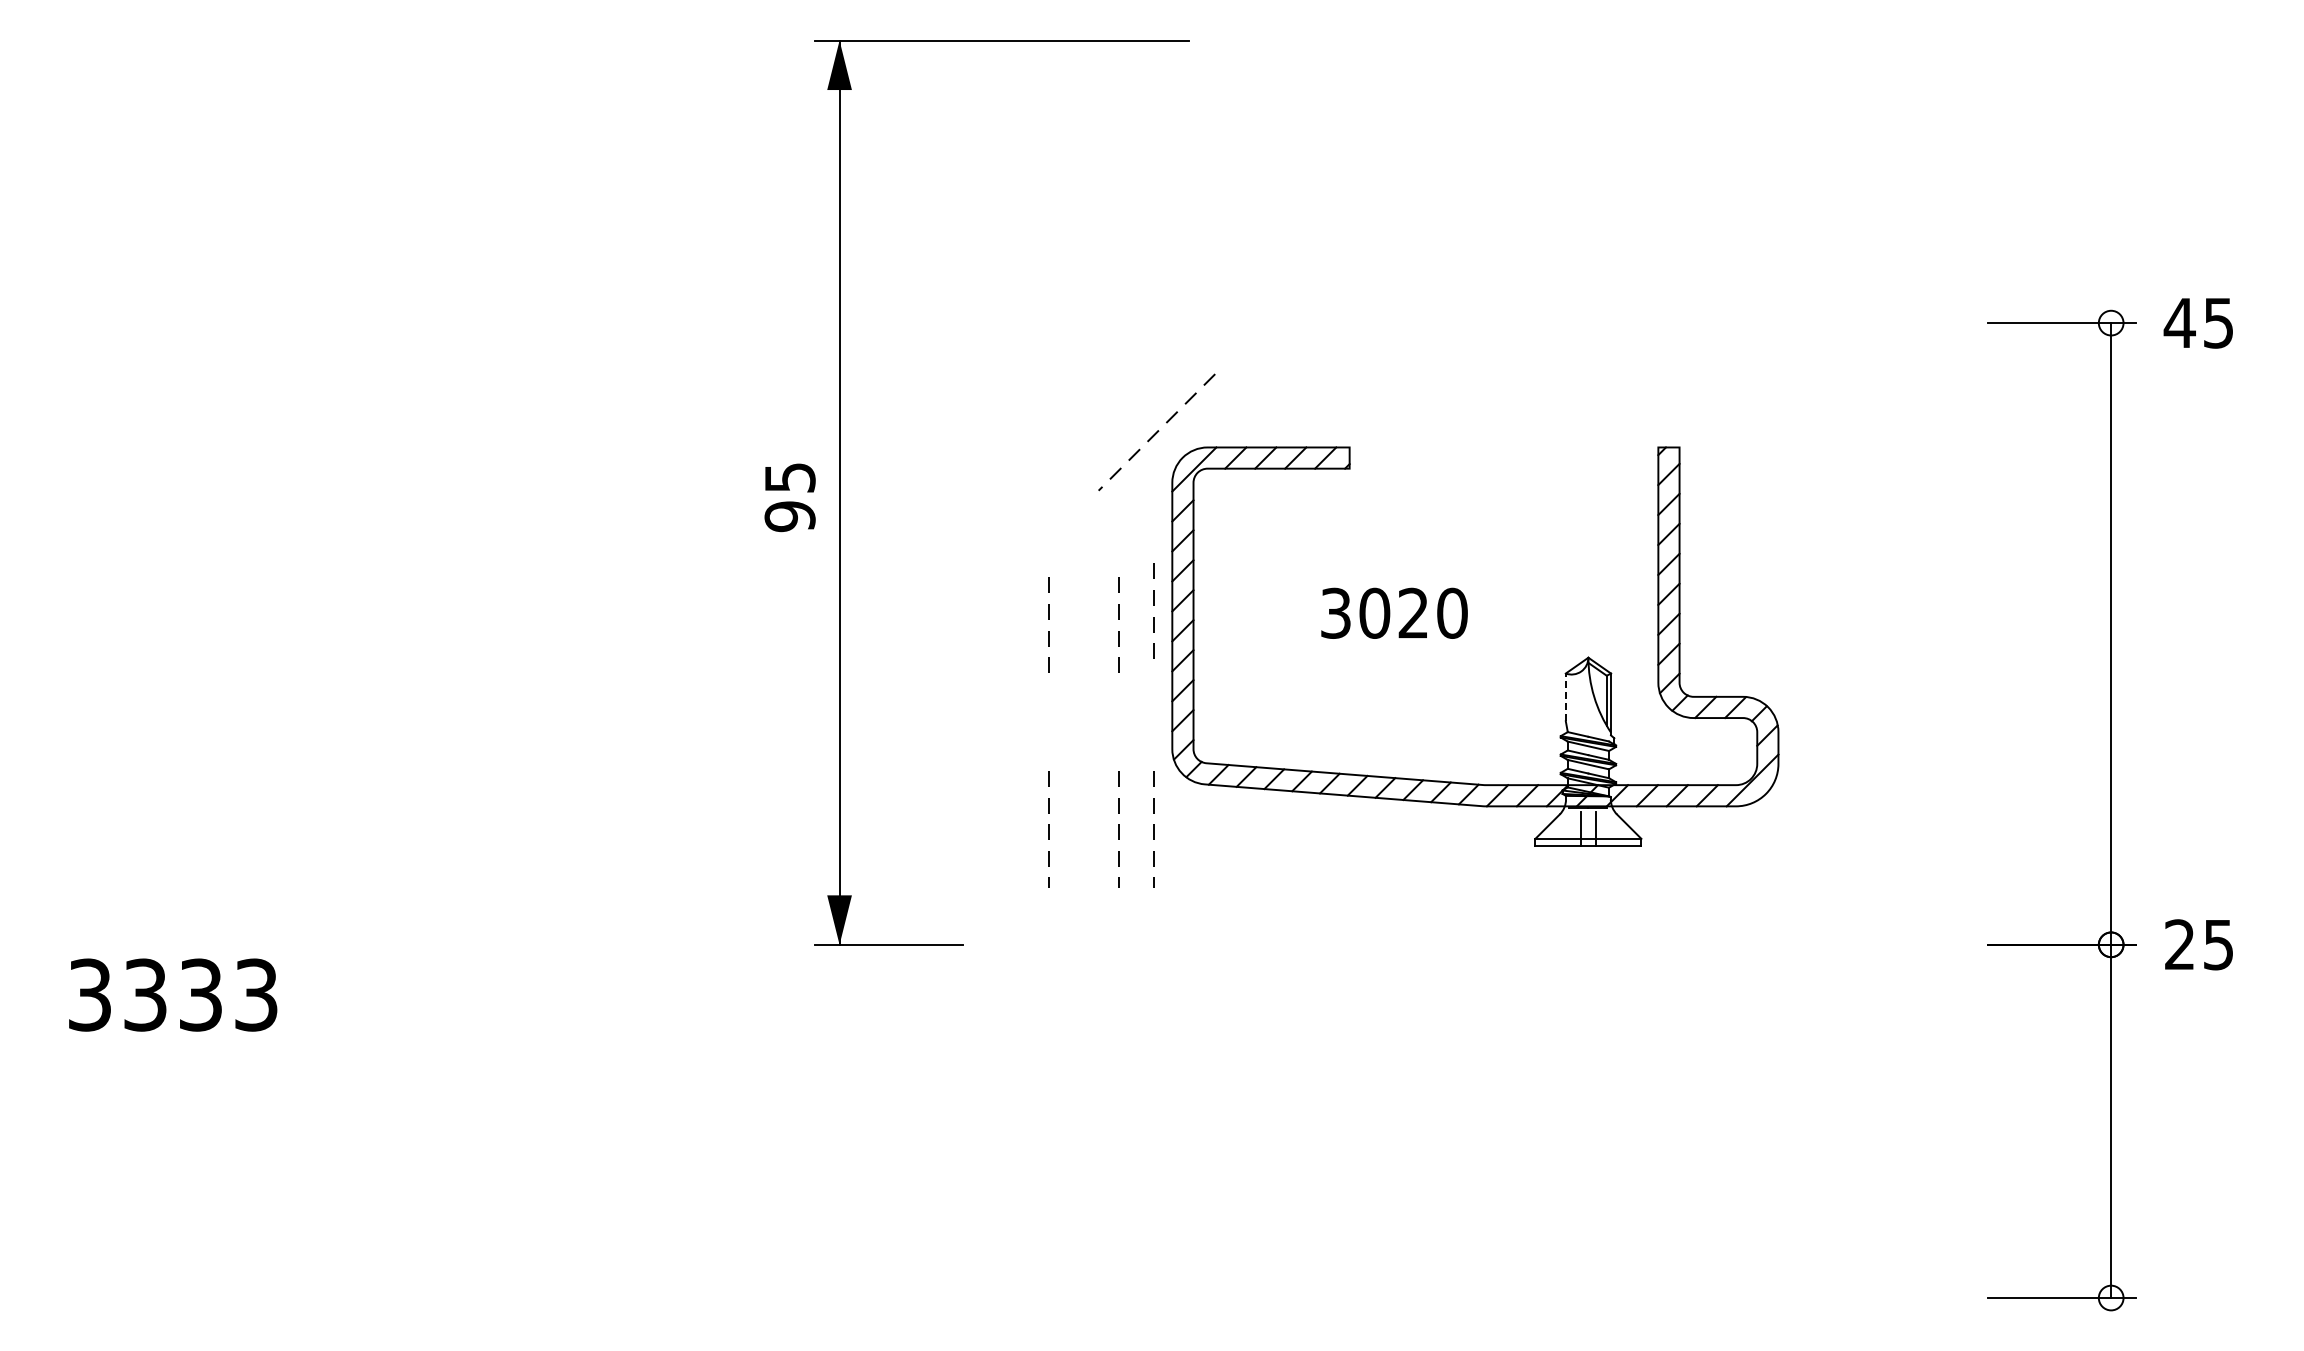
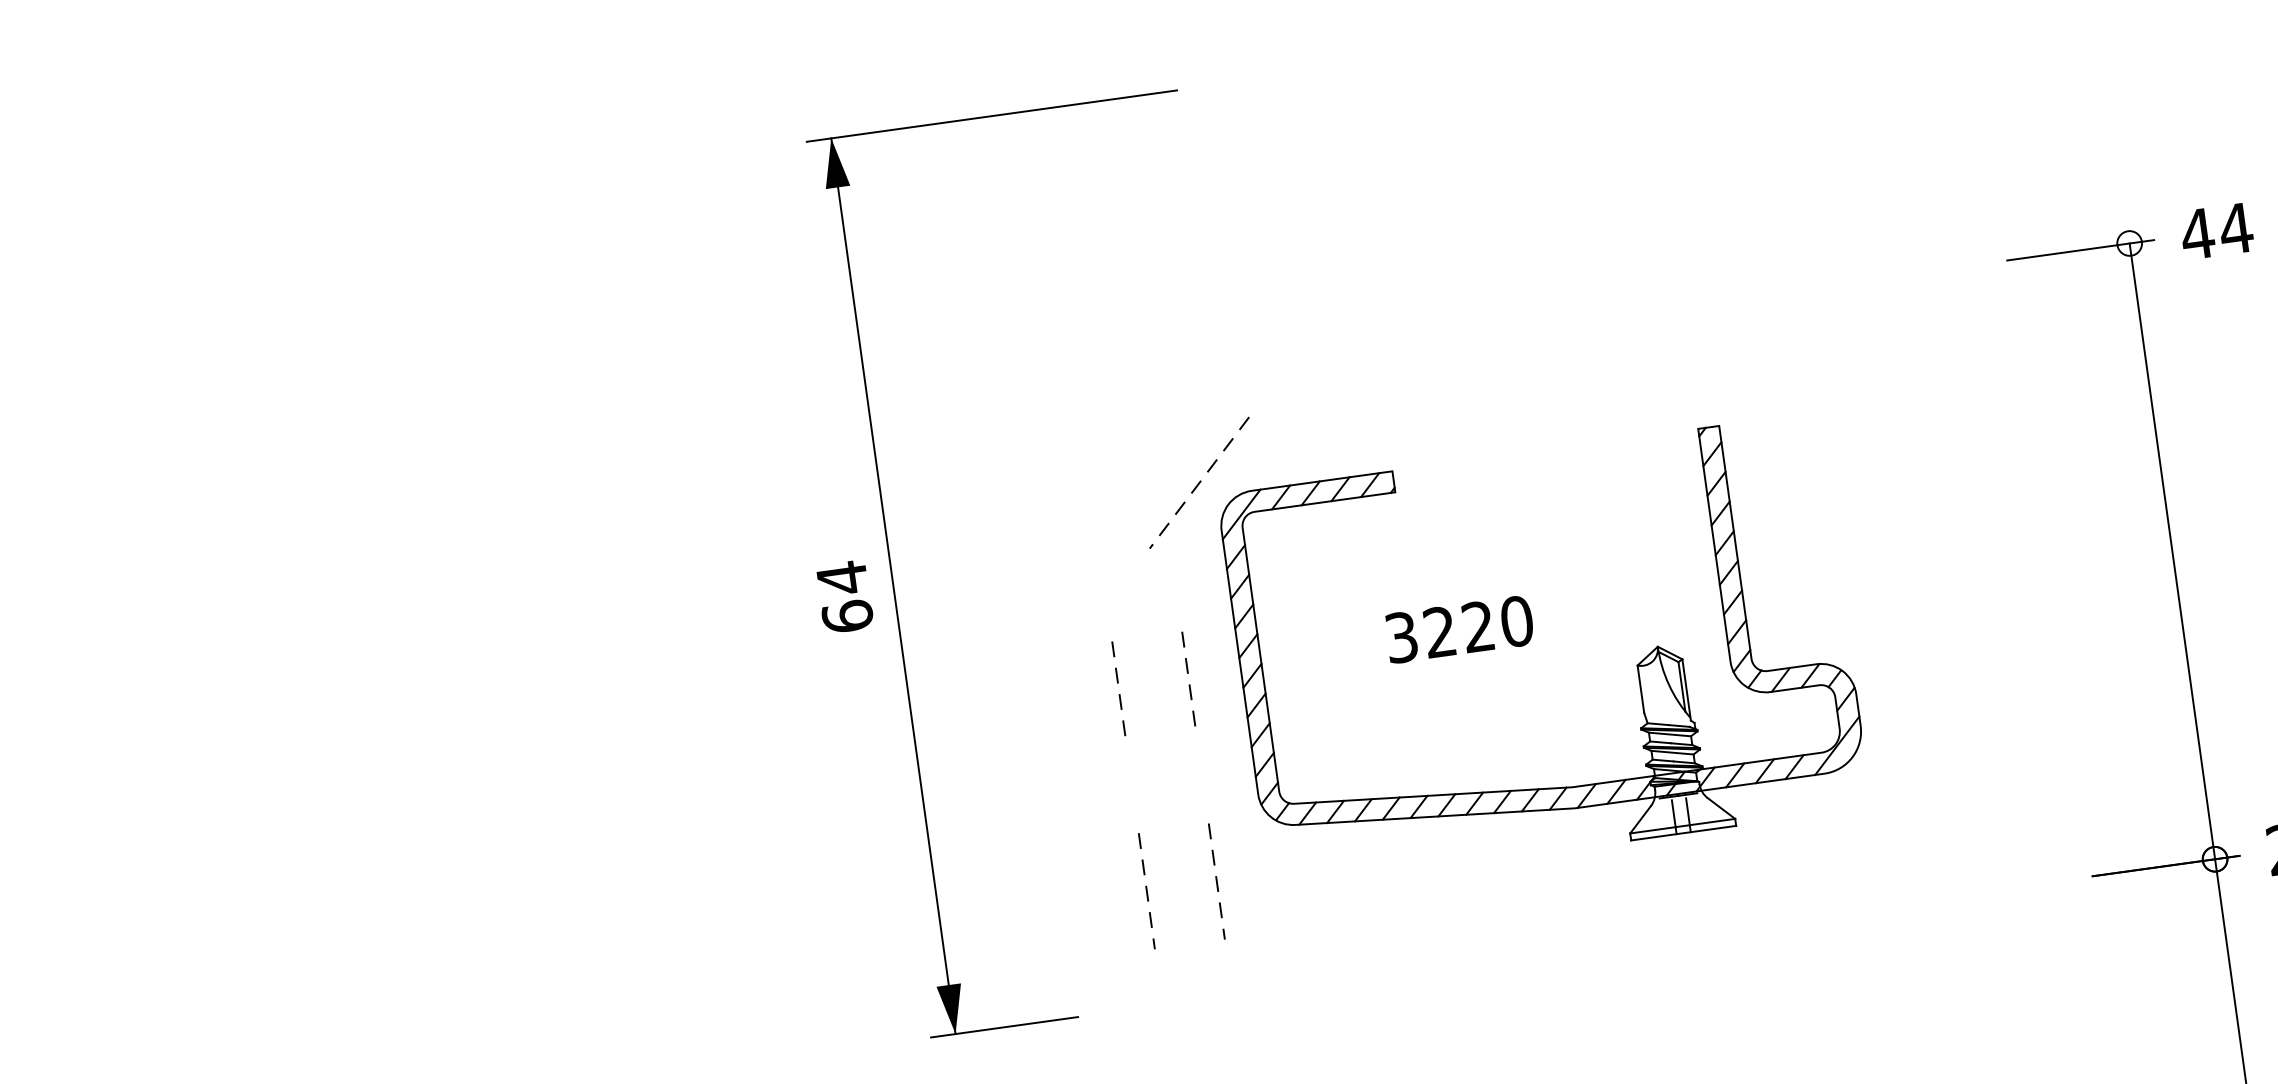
text: (2218, 323) -> (2235, 229), 45 -> 44
text: (789, 496) -> (844, 596), 95 -> 64
line: (1153, 605) -> (1219, 654), removed
text: (1374, 612) -> (1439, 631), 3020 -> 3220
line: (1565, 697) -> (1640, 689), dashed -> solid
line: (1153, 829) -> (1250, 876), removed

